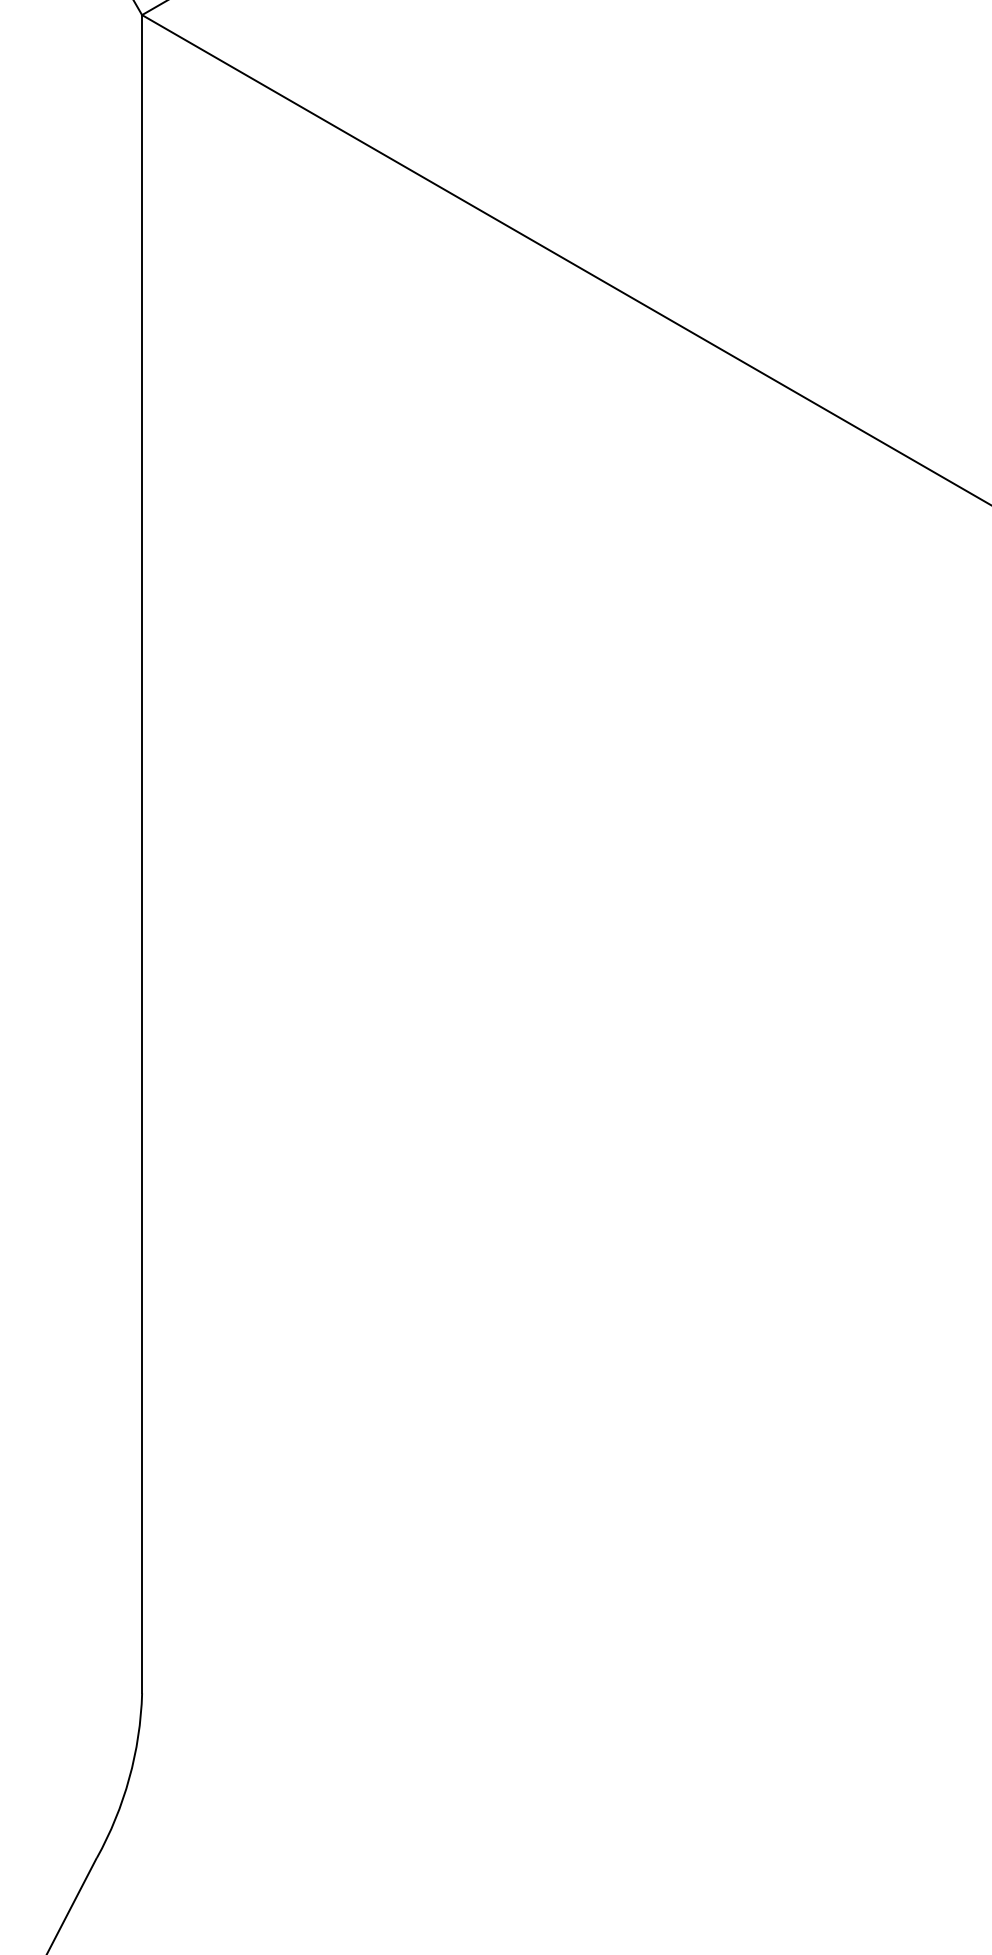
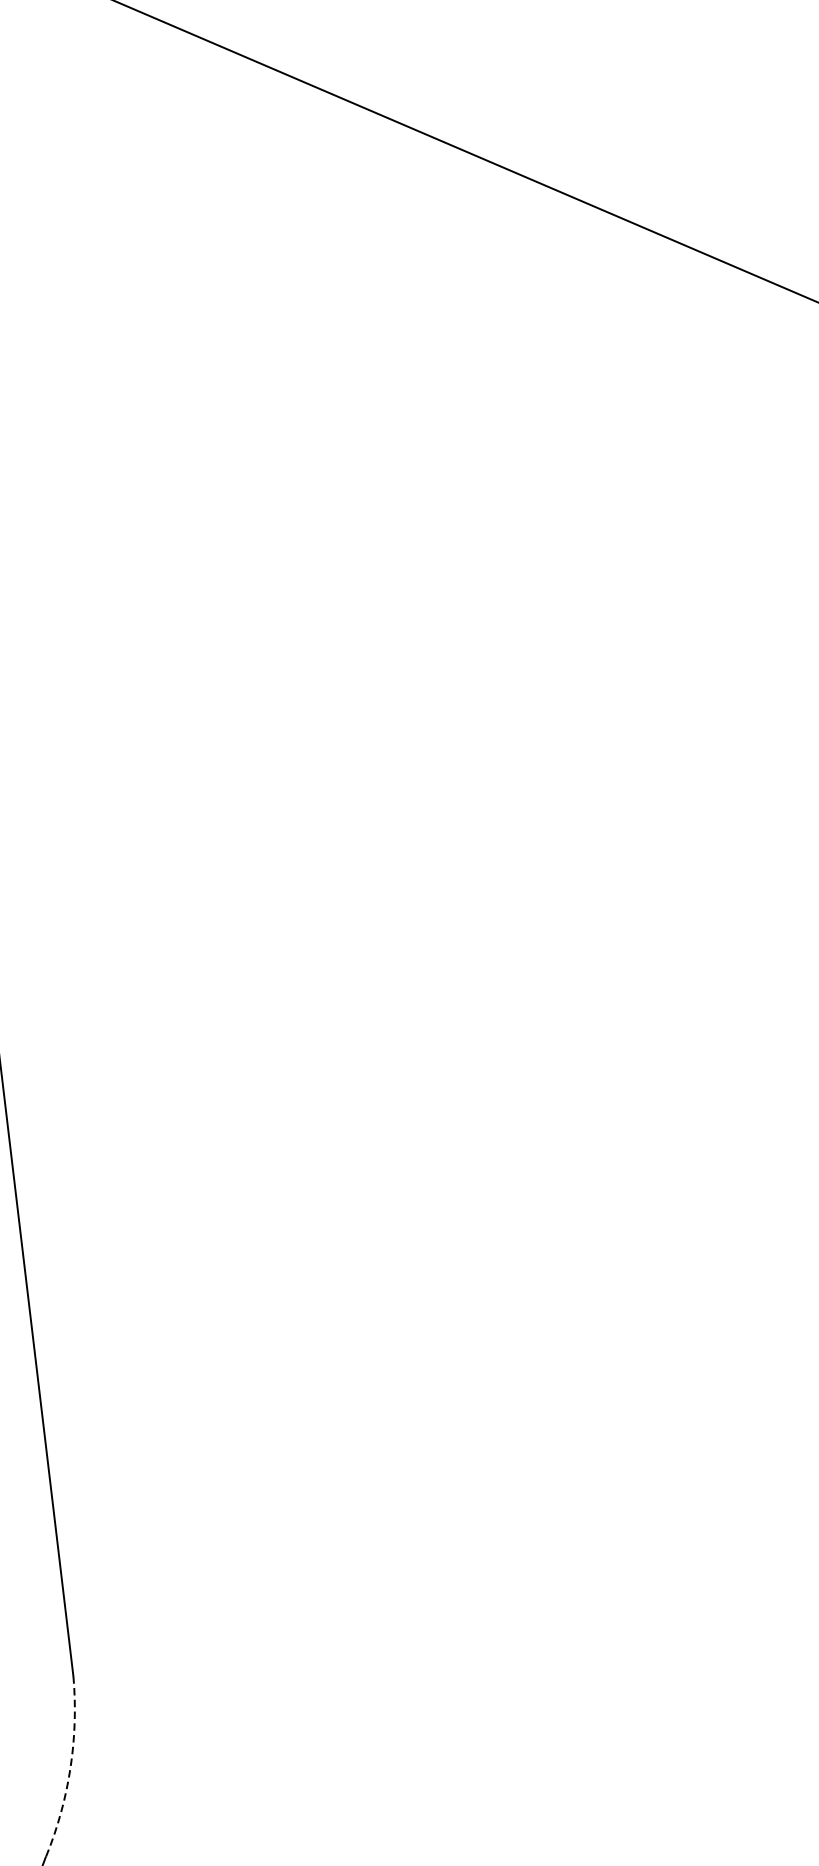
arc: (129, 1778) -> (70, 1767), solid -> dashed

